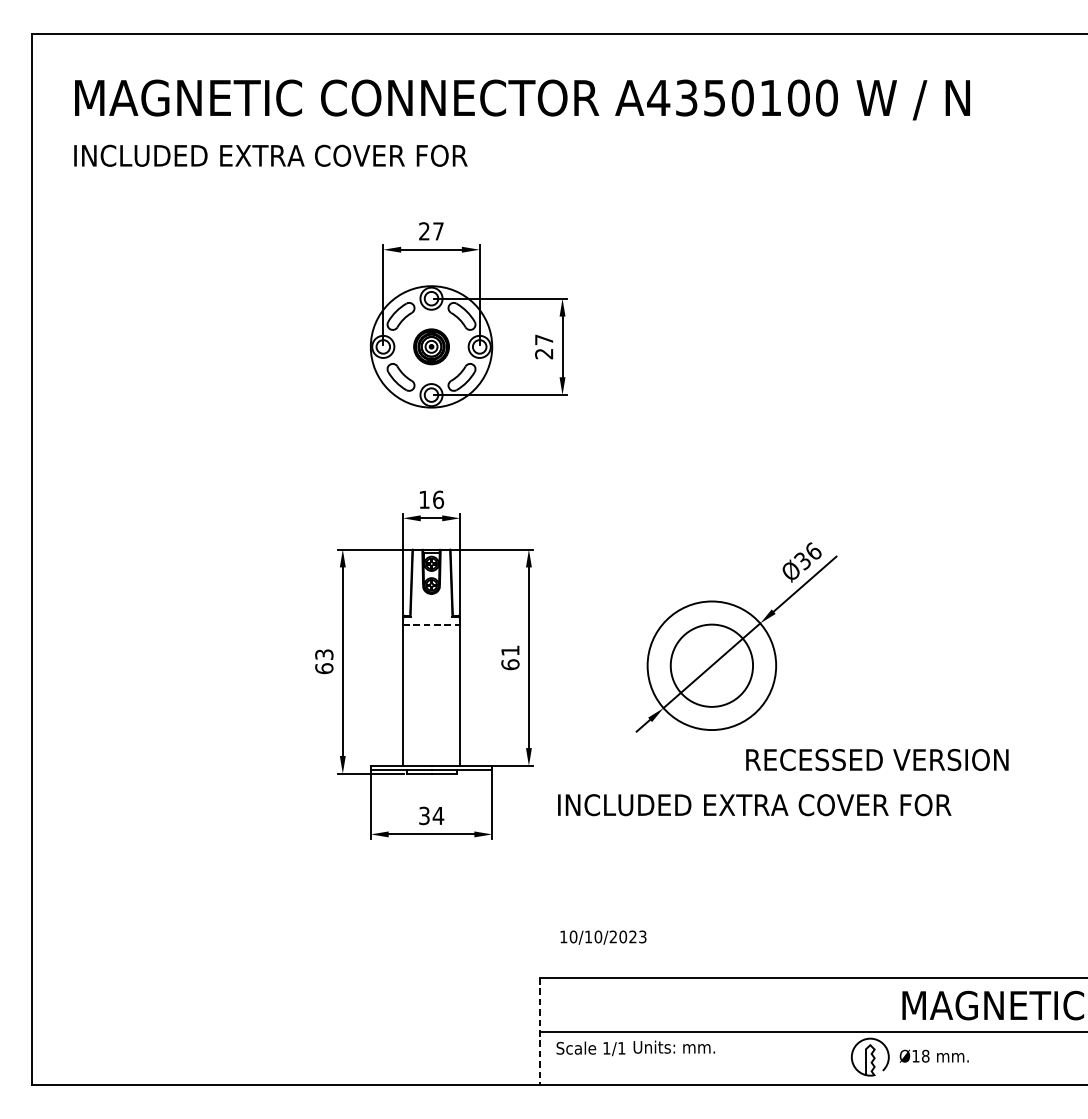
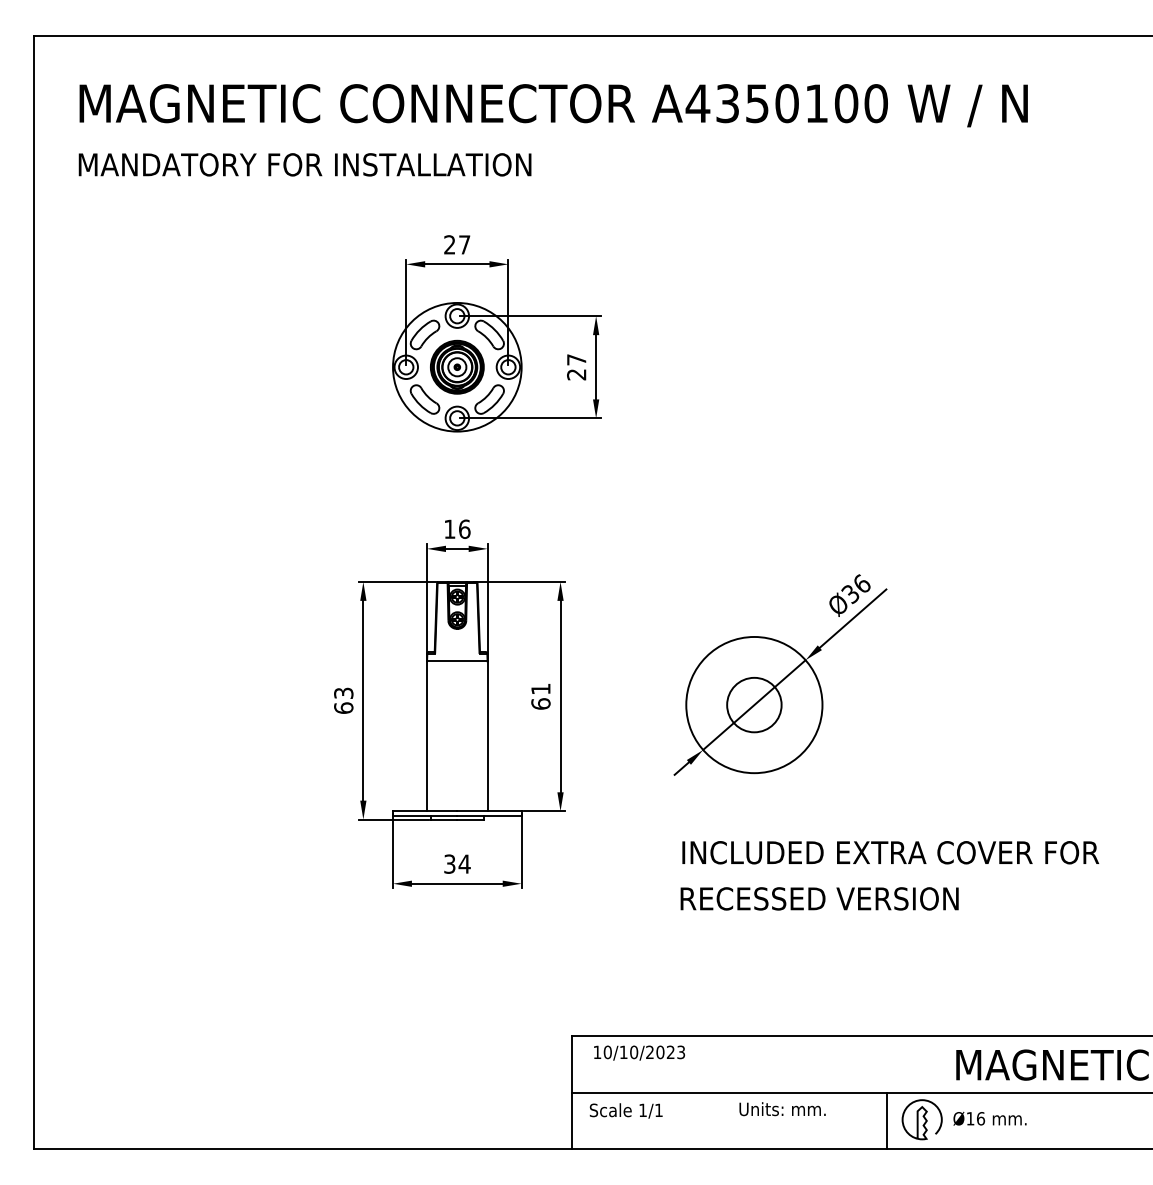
text: (289, 155) -> (306, 164), INCLUDED EXTRA COVER FOR -> MANDATORY FOR INSTALLATION
part: (431, 346) -> (457, 366), size x1.43
line: (431, 624) -> (457, 661), dashed -> solid
circle: (712, 665) -> (754, 704), size x0.62
text: (877, 759) -> (819, 898), moved
text: (754, 804) -> (890, 852), moved
text: (603, 937) -> (639, 1052), moved
line: (540, 1031) -> (572, 1092), dashed -> solid
text: (674, 1047) -> (782, 1109), moved
text: (926, 1055) -> (981, 1118), Ø18 -> Ø16
line: (836, 1057) -> (886, 1120), added

